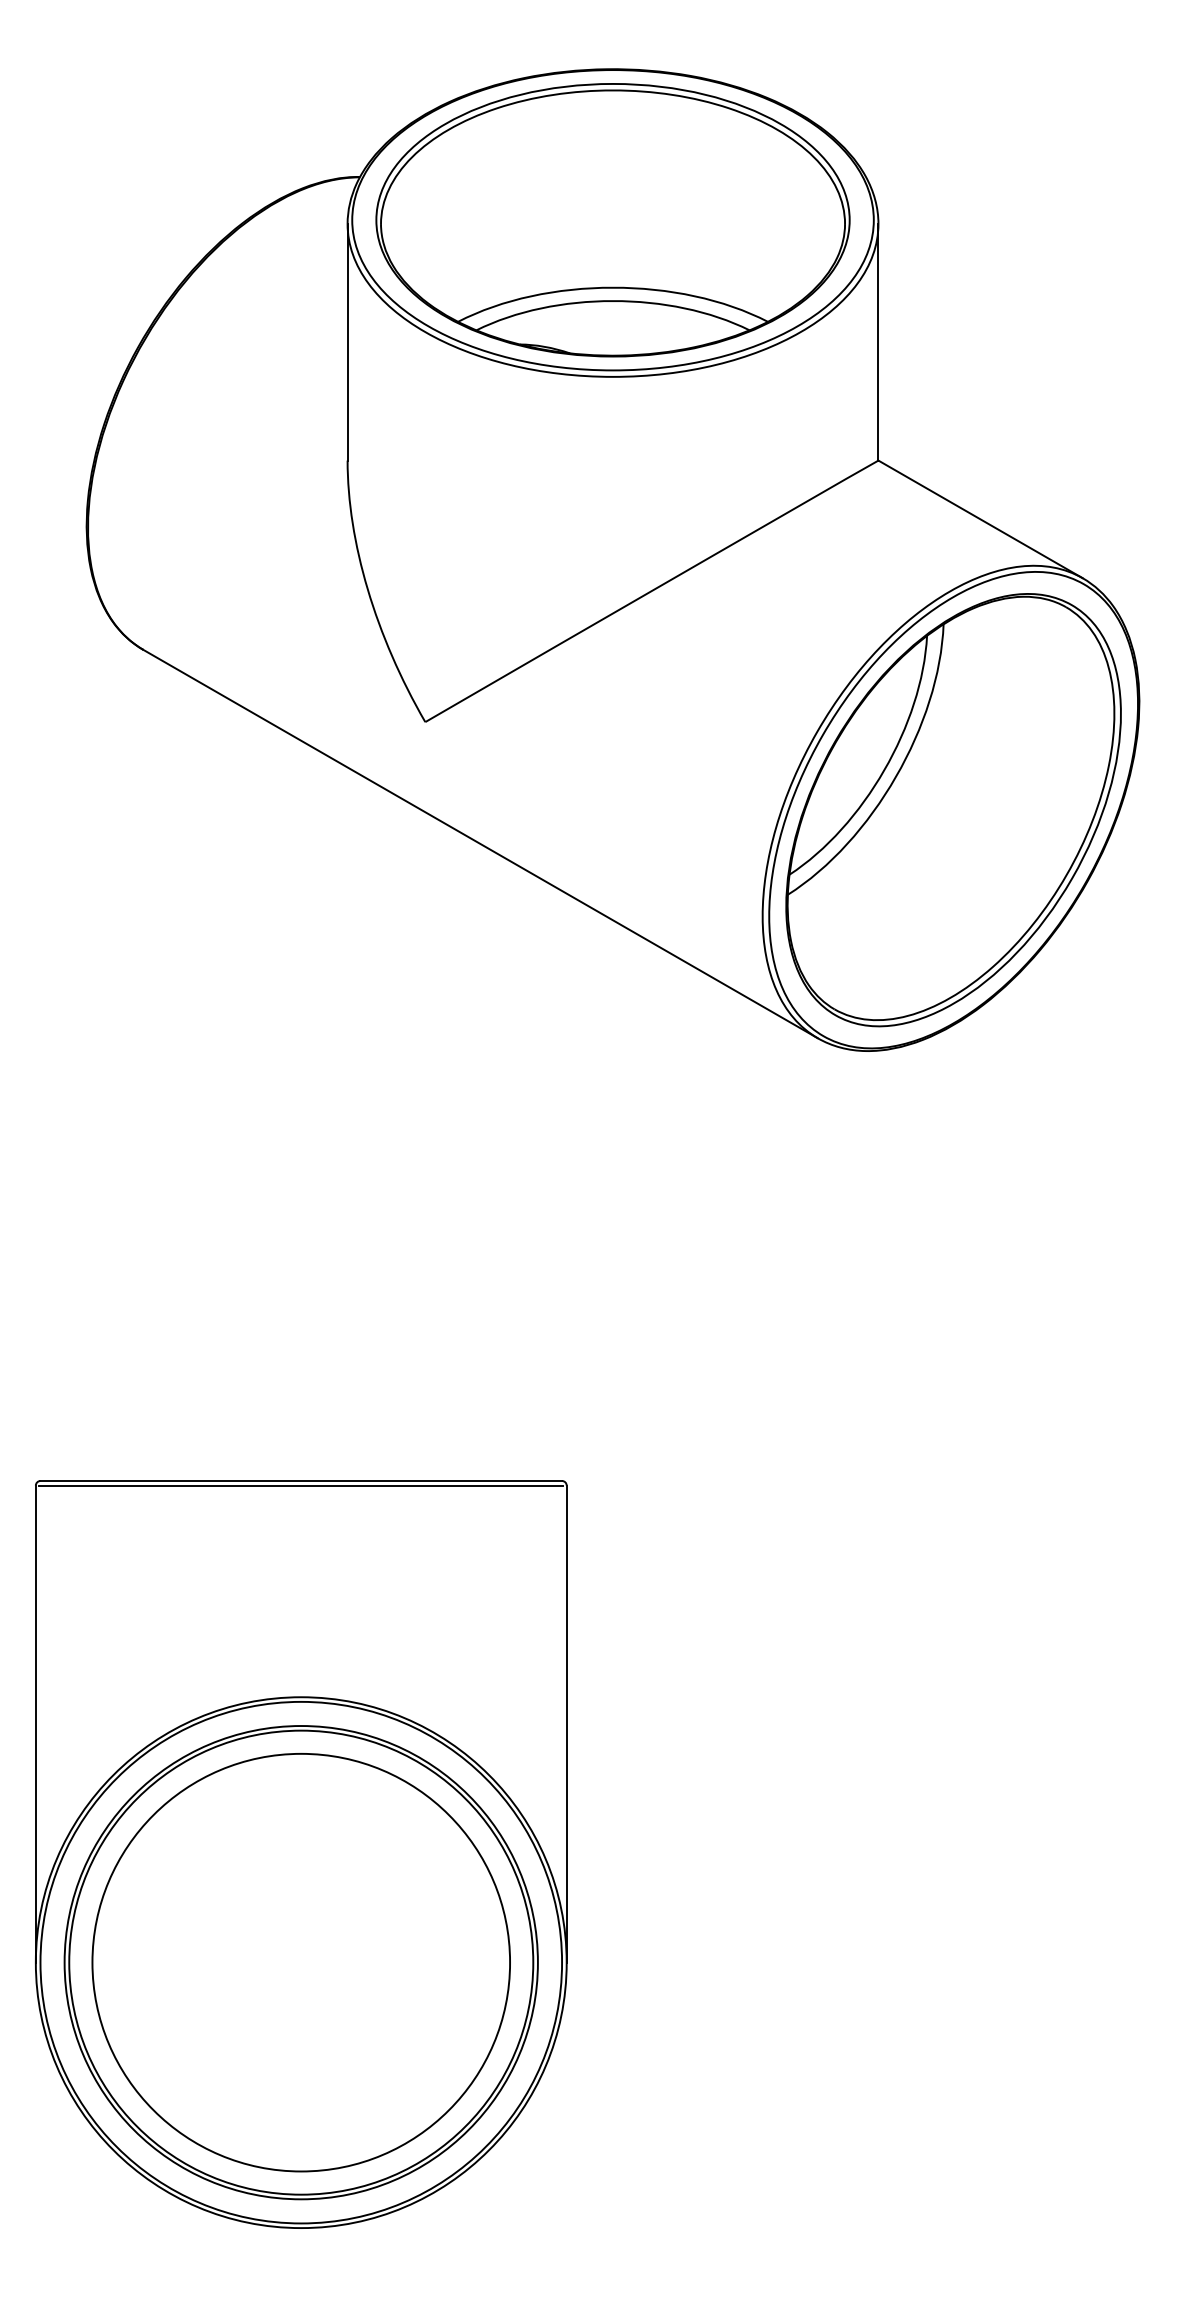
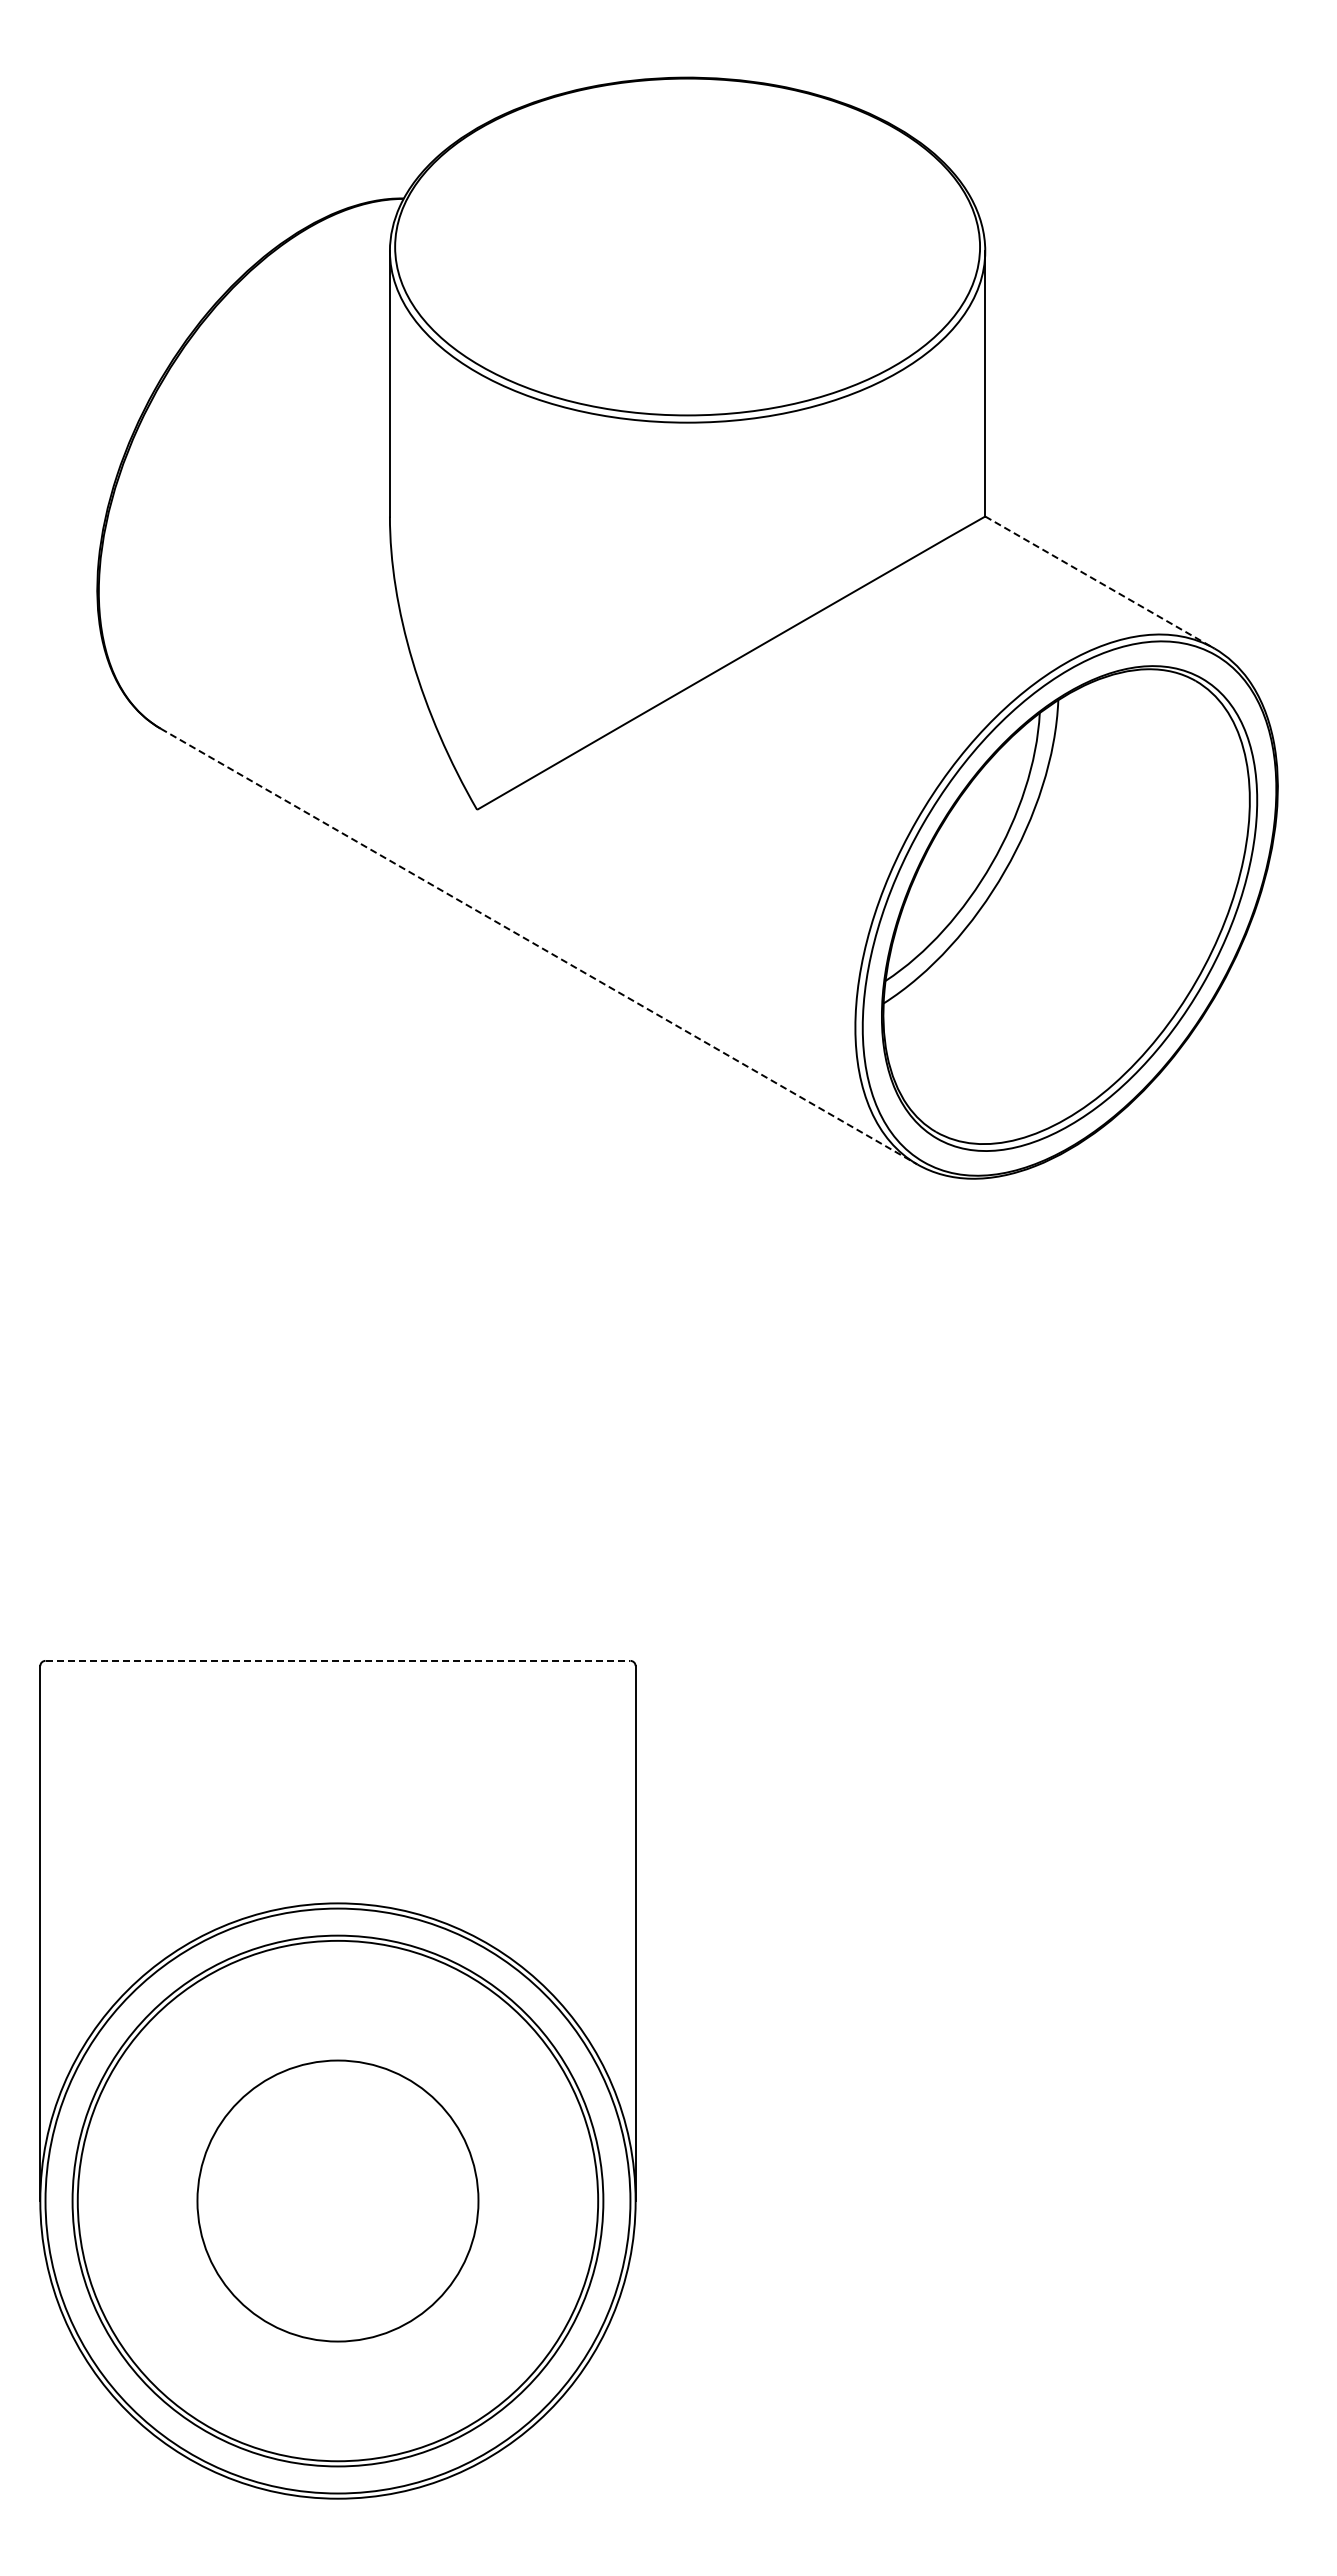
part: (612, 219) -> (687, 246), removed
line: (981, 519) -> (1100, 582), solid -> dashed
line: (480, 843) -> (539, 946), solid -> dashed
line: (301, 1480) -> (338, 1660), solid -> dashed
line: (300, 1486) -> (337, 1666), removed
circle: (300, 1962) -> (337, 2200), size x0.6

